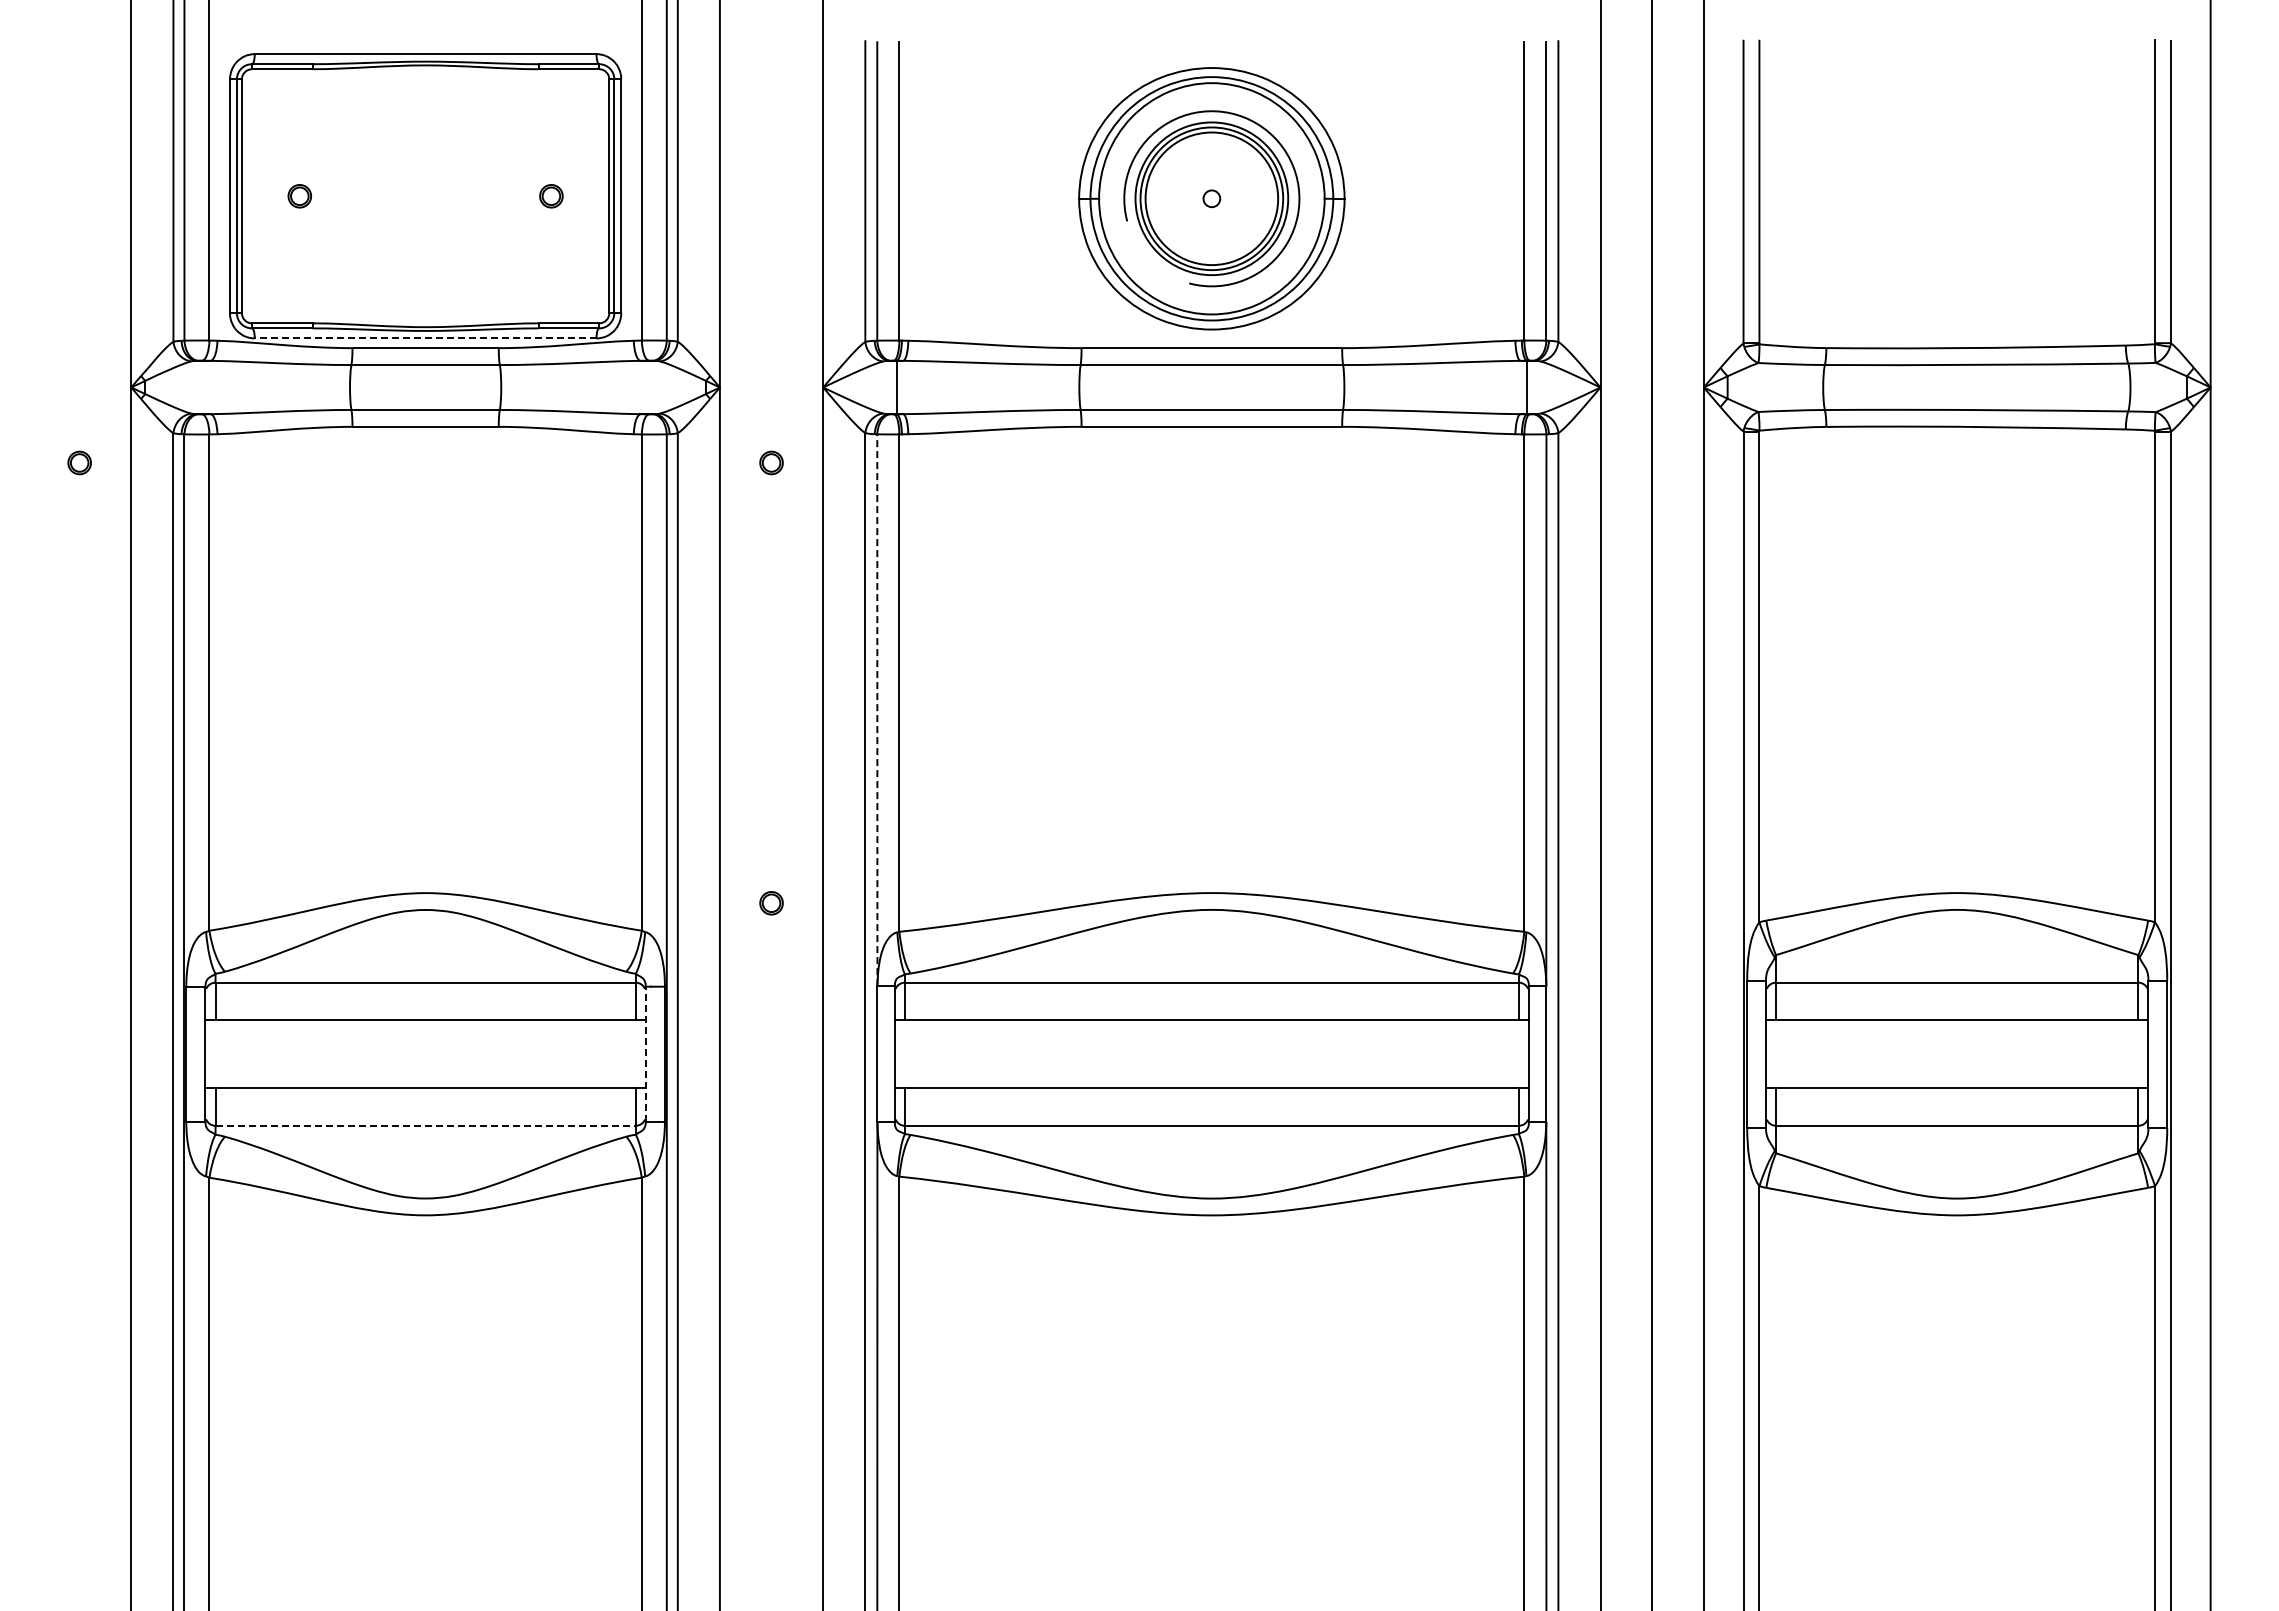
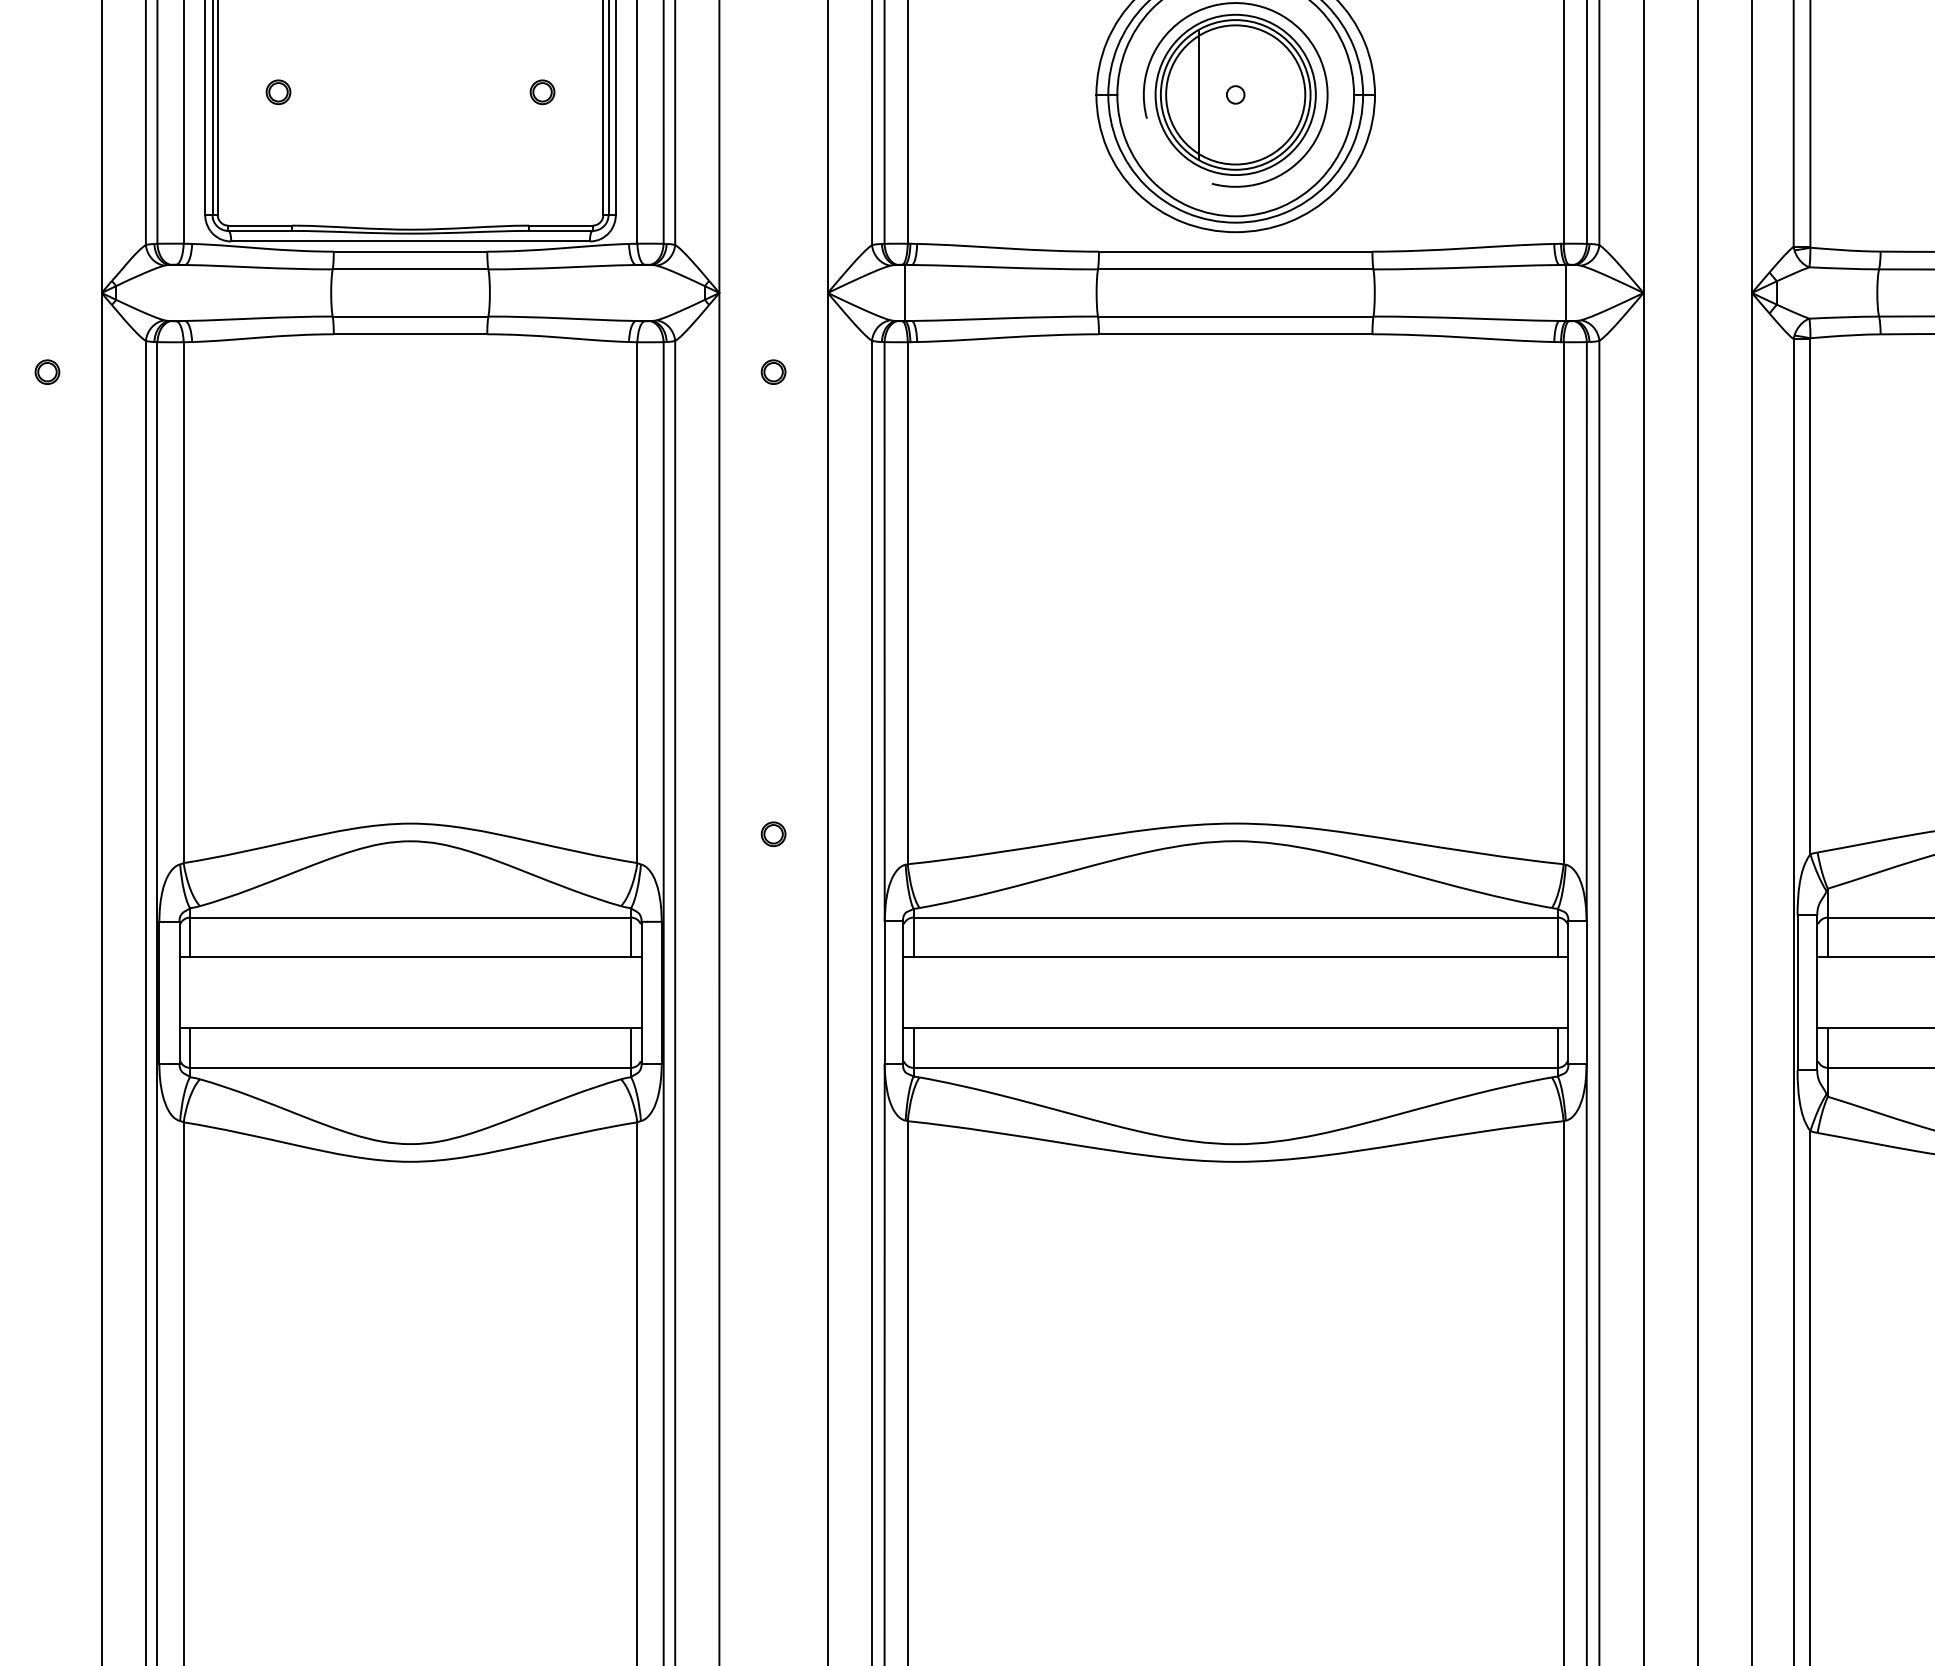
line: (1177, 198) -> (1199, 94), added
line: (425, 338) -> (410, 241), dashed -> solid
line: (877, 710) -> (884, 631), dashed -> solid
line: (645, 1054) -> (641, 992), dashed -> solid
line: (426, 1125) -> (411, 1067), dashed -> solid

